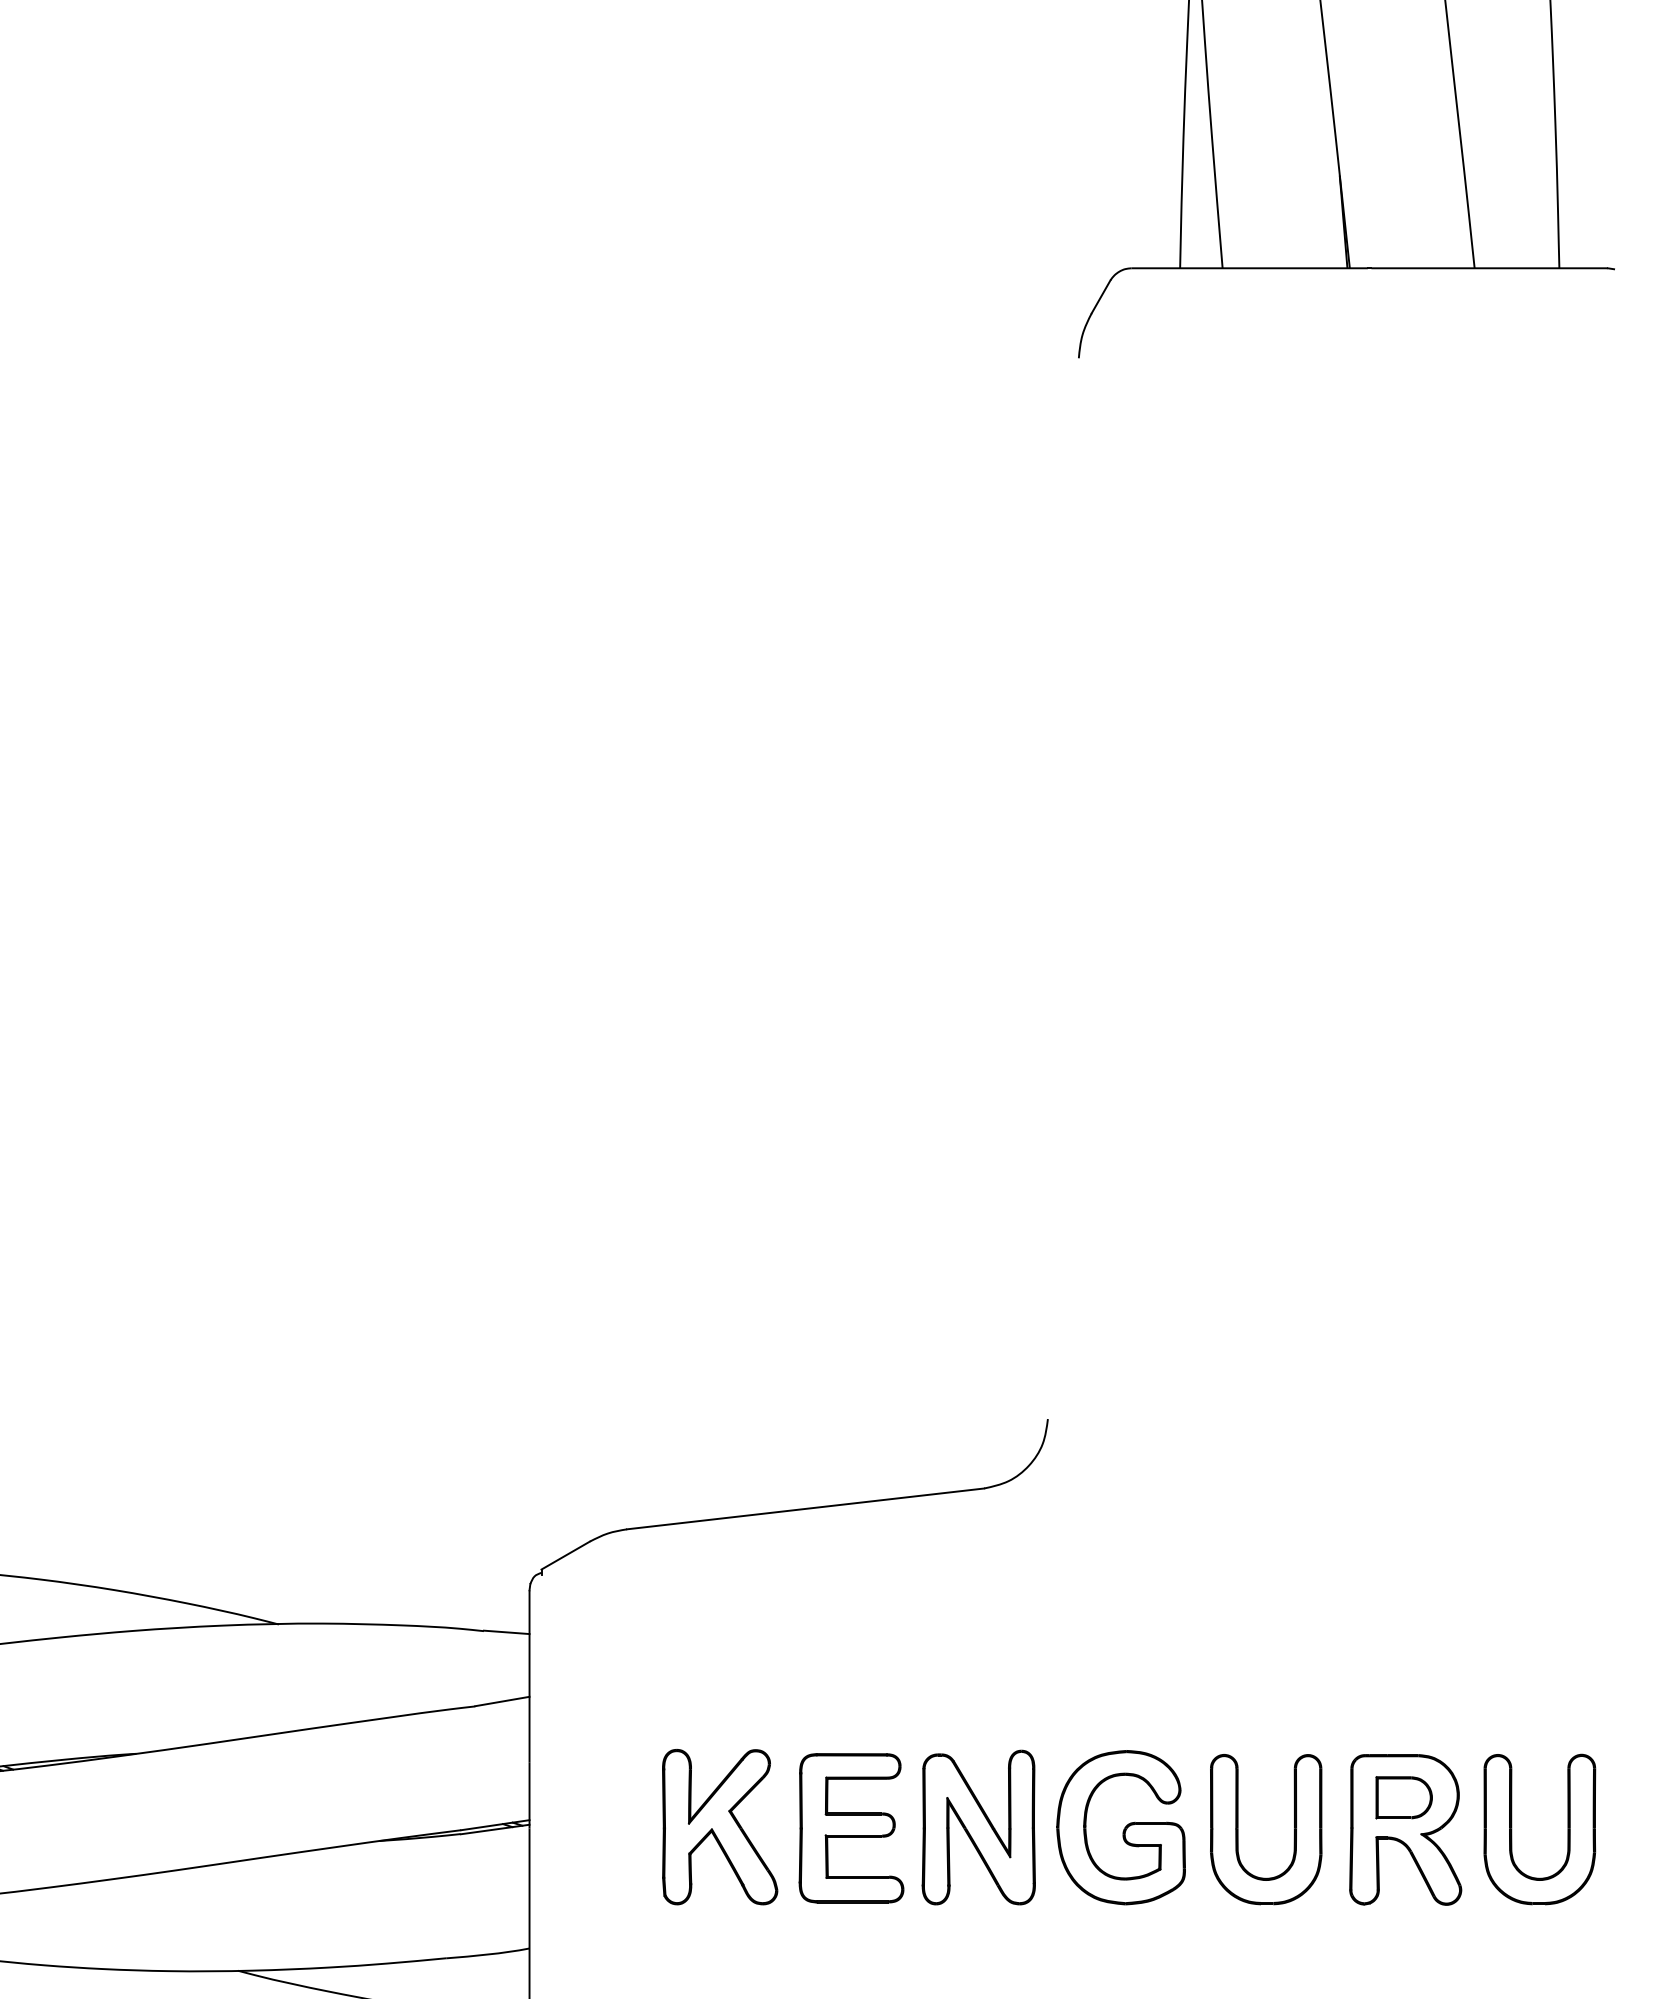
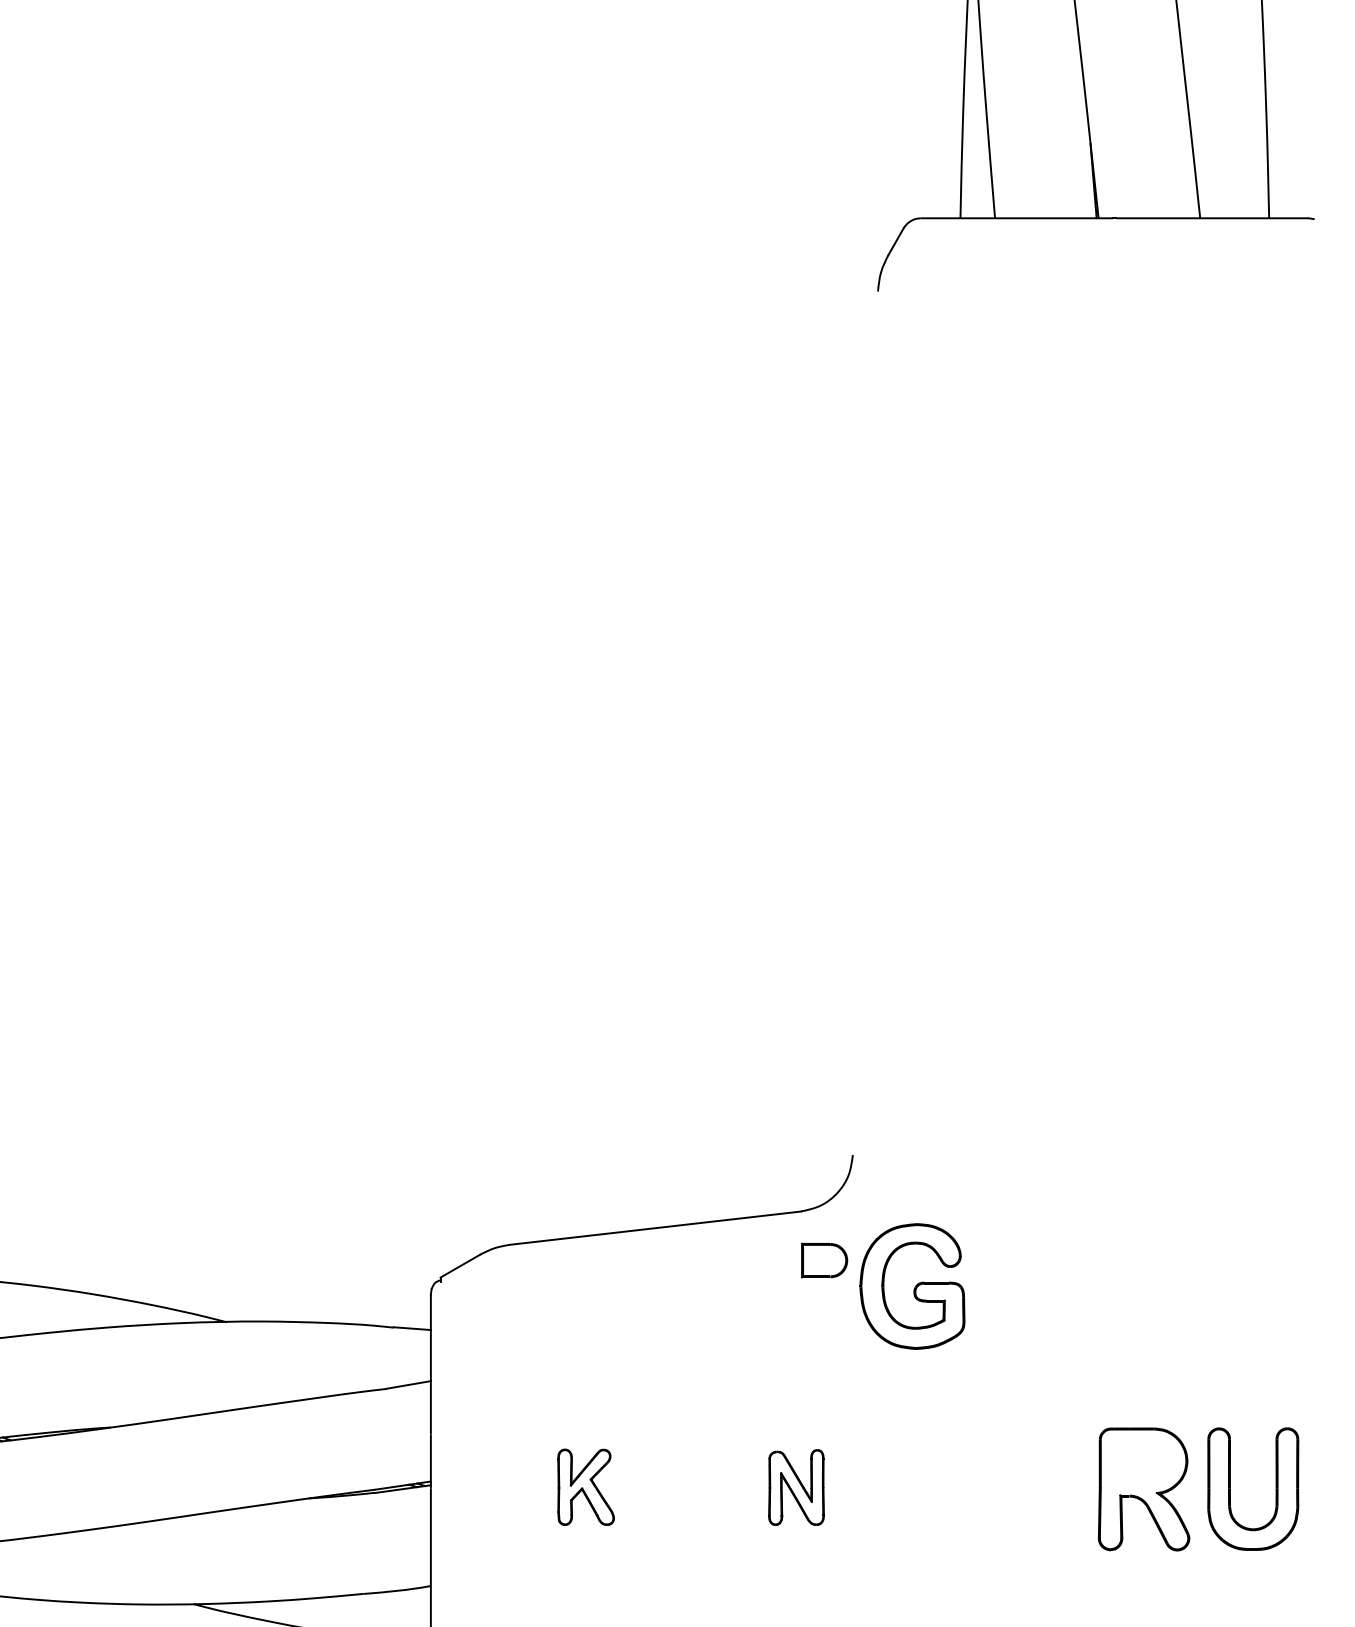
part: (1403, 1797) -> (824, 1260), moved
part: (720, 1827) -> (586, 1487), size x0.6
part: (978, 1827) -> (796, 1487), size x0.6
part: (1120, 1827) -> (911, 1286), moved
part: (851, 1828) -> (692, 1488), removed
part: (1238, 1829) -> (1007, 1489), removed

